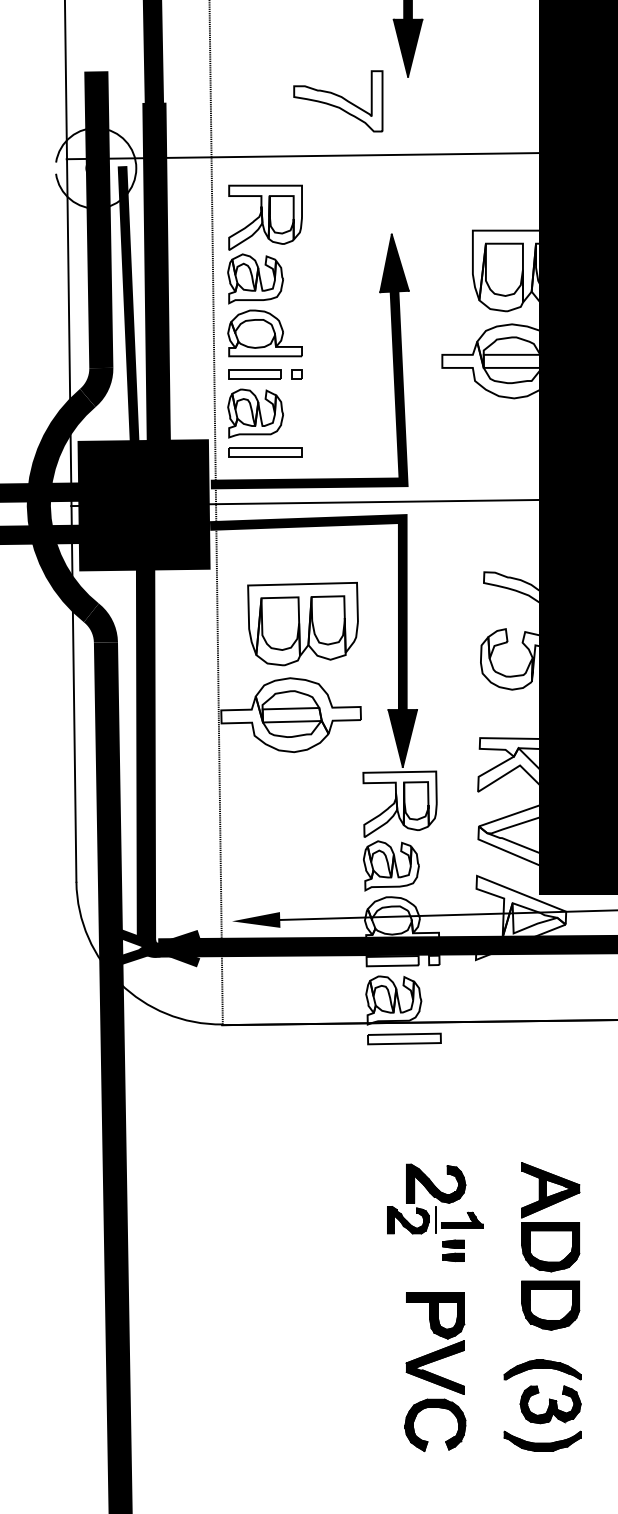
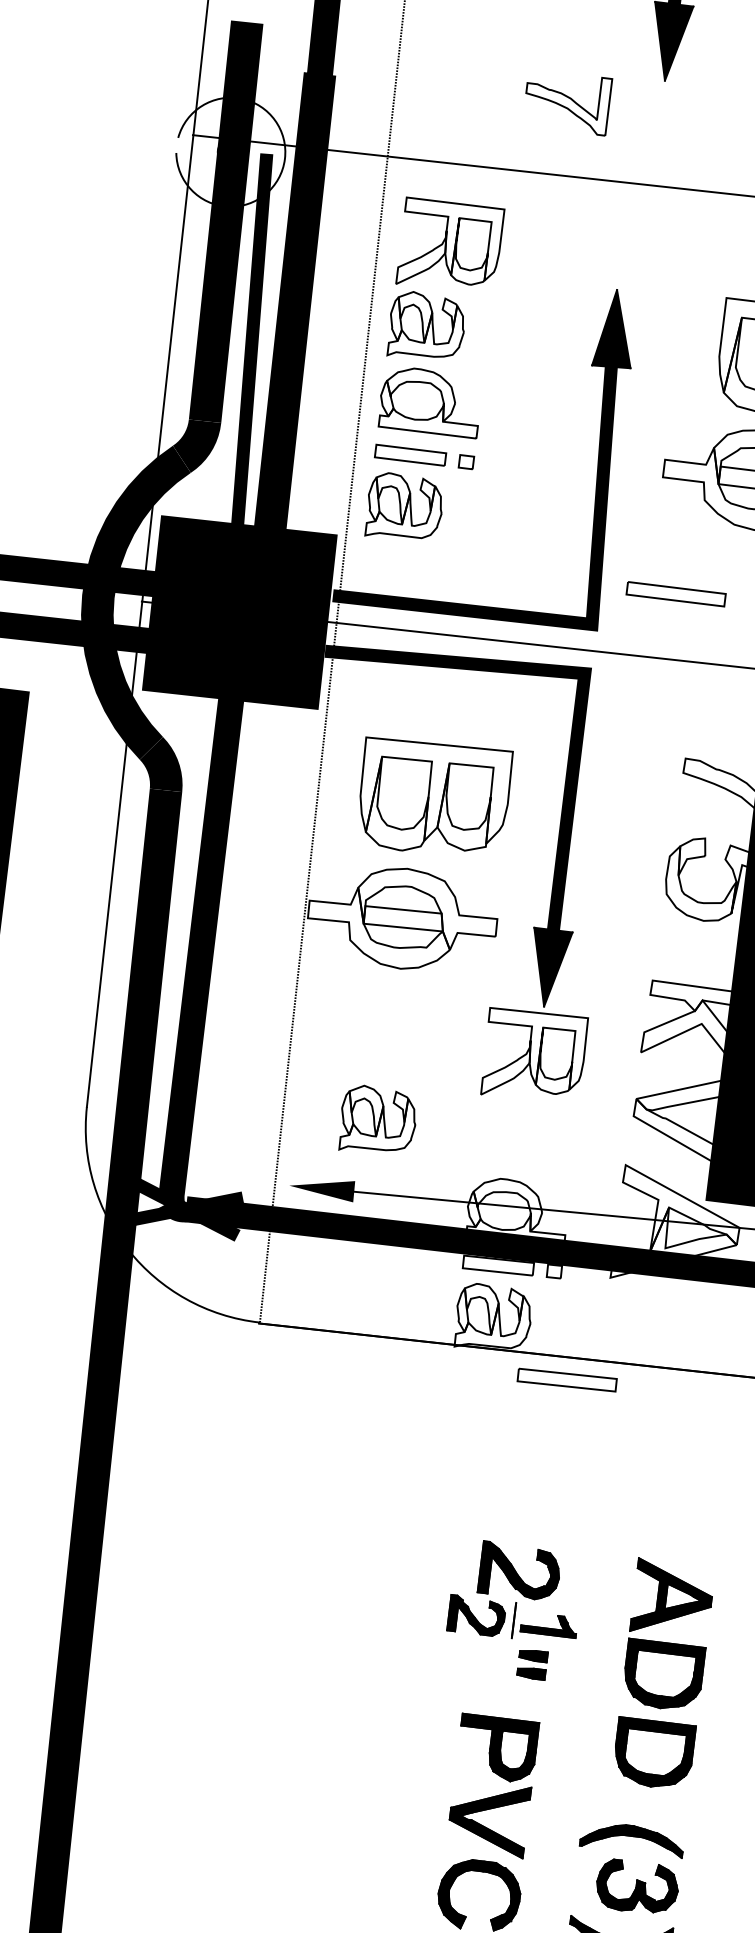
part: (338, 101) -> (567, 102), size x0.7
part: (265, 452) -> (676, 594), moved
part: (391, 865) -> (378, 1120), moved
part: (404, 1038) -> (567, 1379), moved

